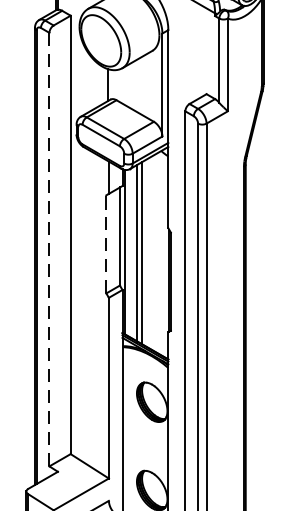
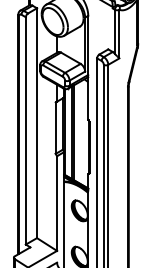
line: (105, 245) -> (55, 128), dashed -> solid
line: (48, 248) -> (25, 130), dashed -> solid

